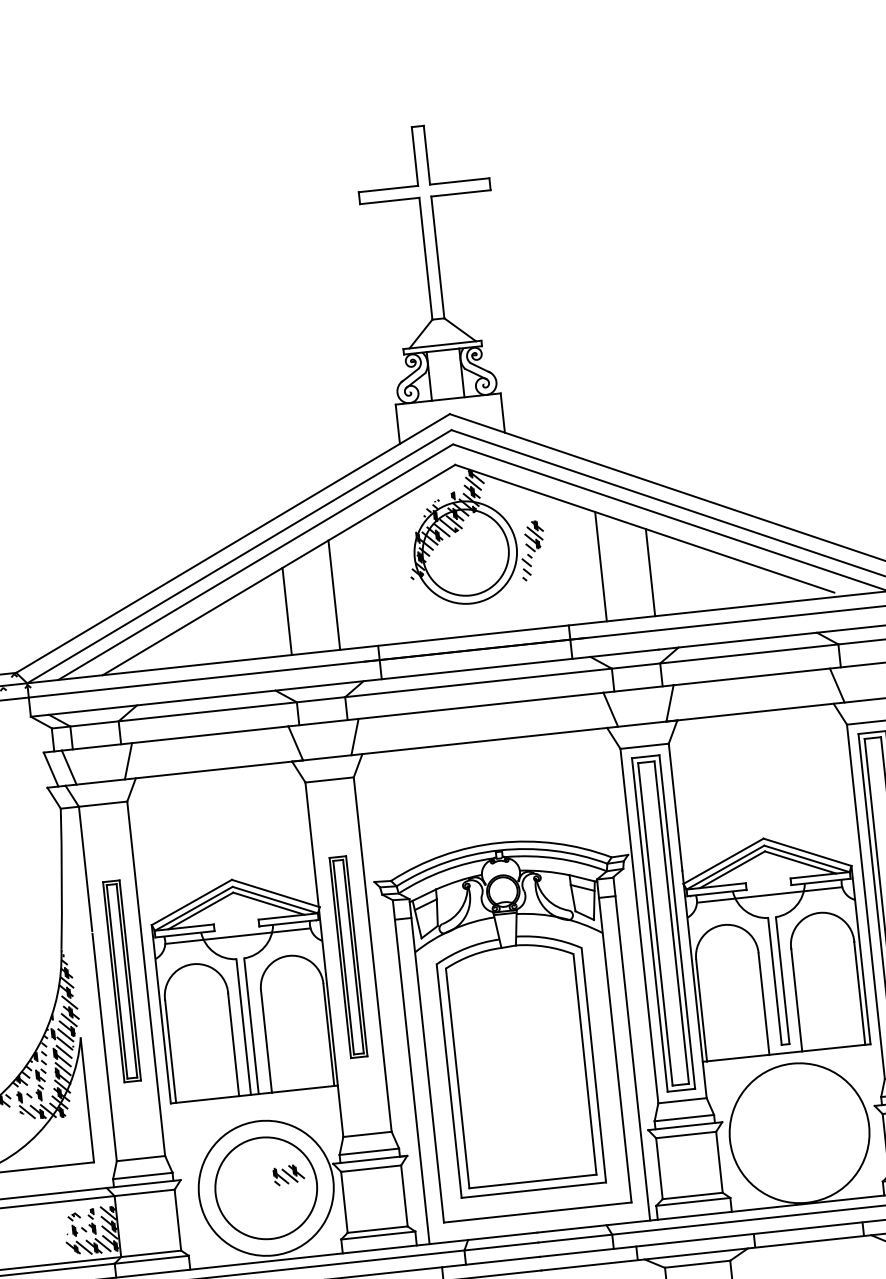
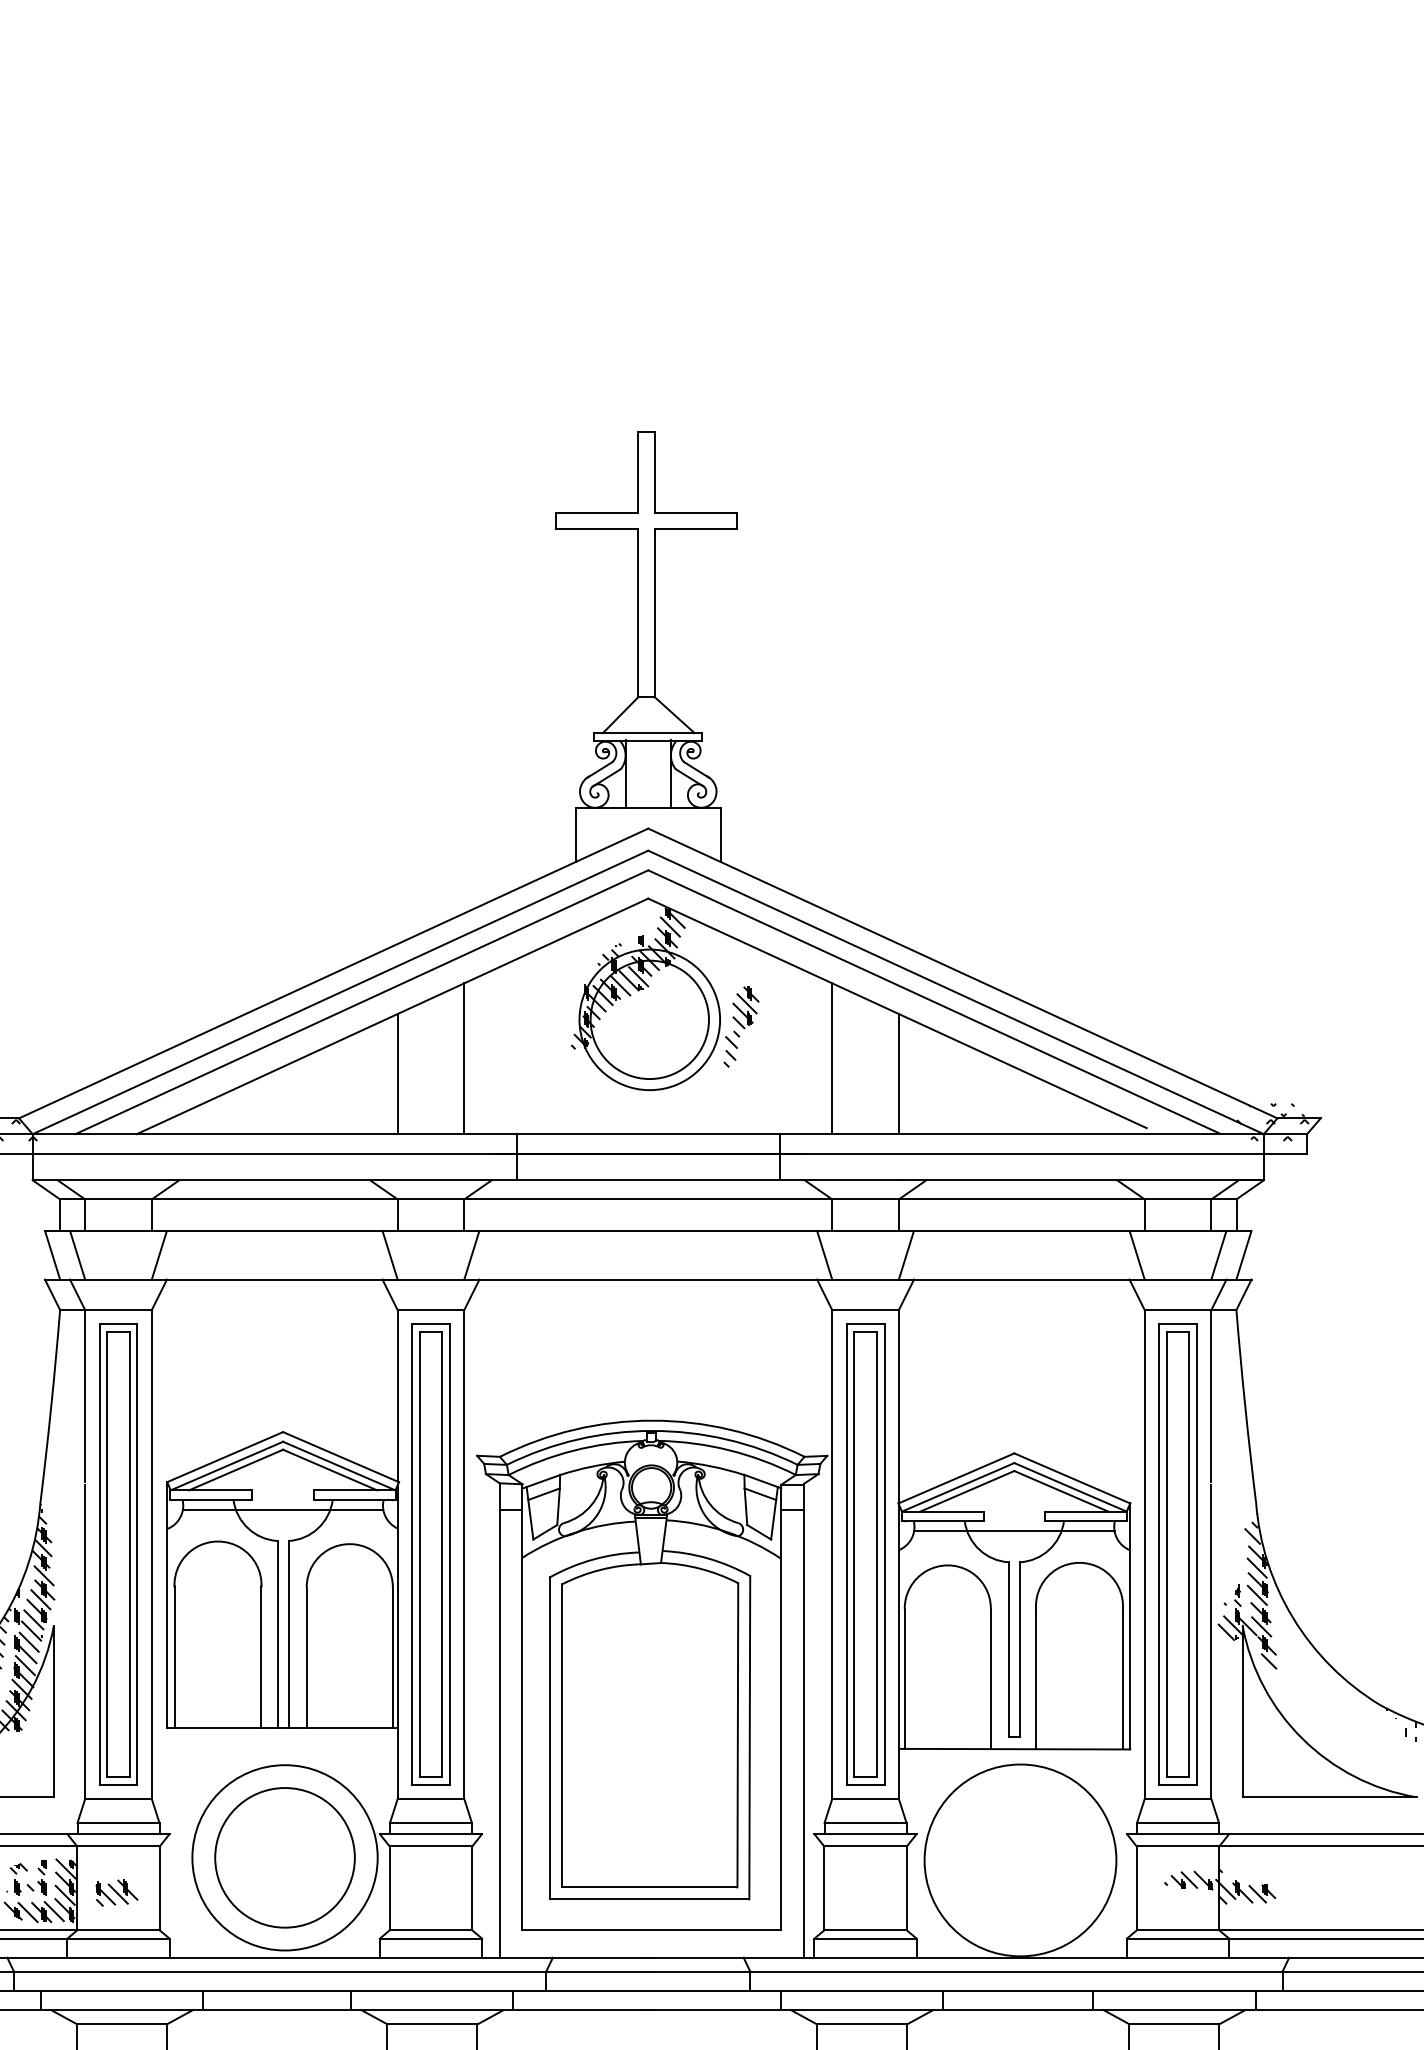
part: (348, 957) -> (430, 1554), size x1.67
part: (122, 981) -> (118, 1554), size x1.67
part: (288, 1174) -> (116, 1892), moved

